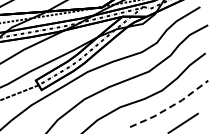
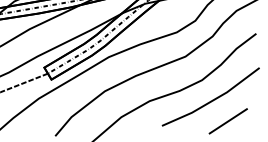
line: (171, 106) -> (213, 100), dashed -> solid

